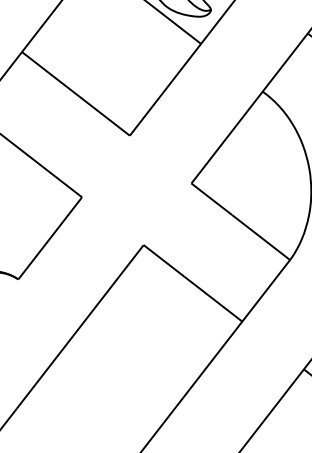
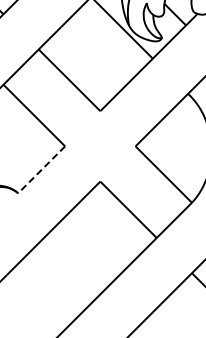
line: (50, 239) -> (41, 170), solid -> dashed

